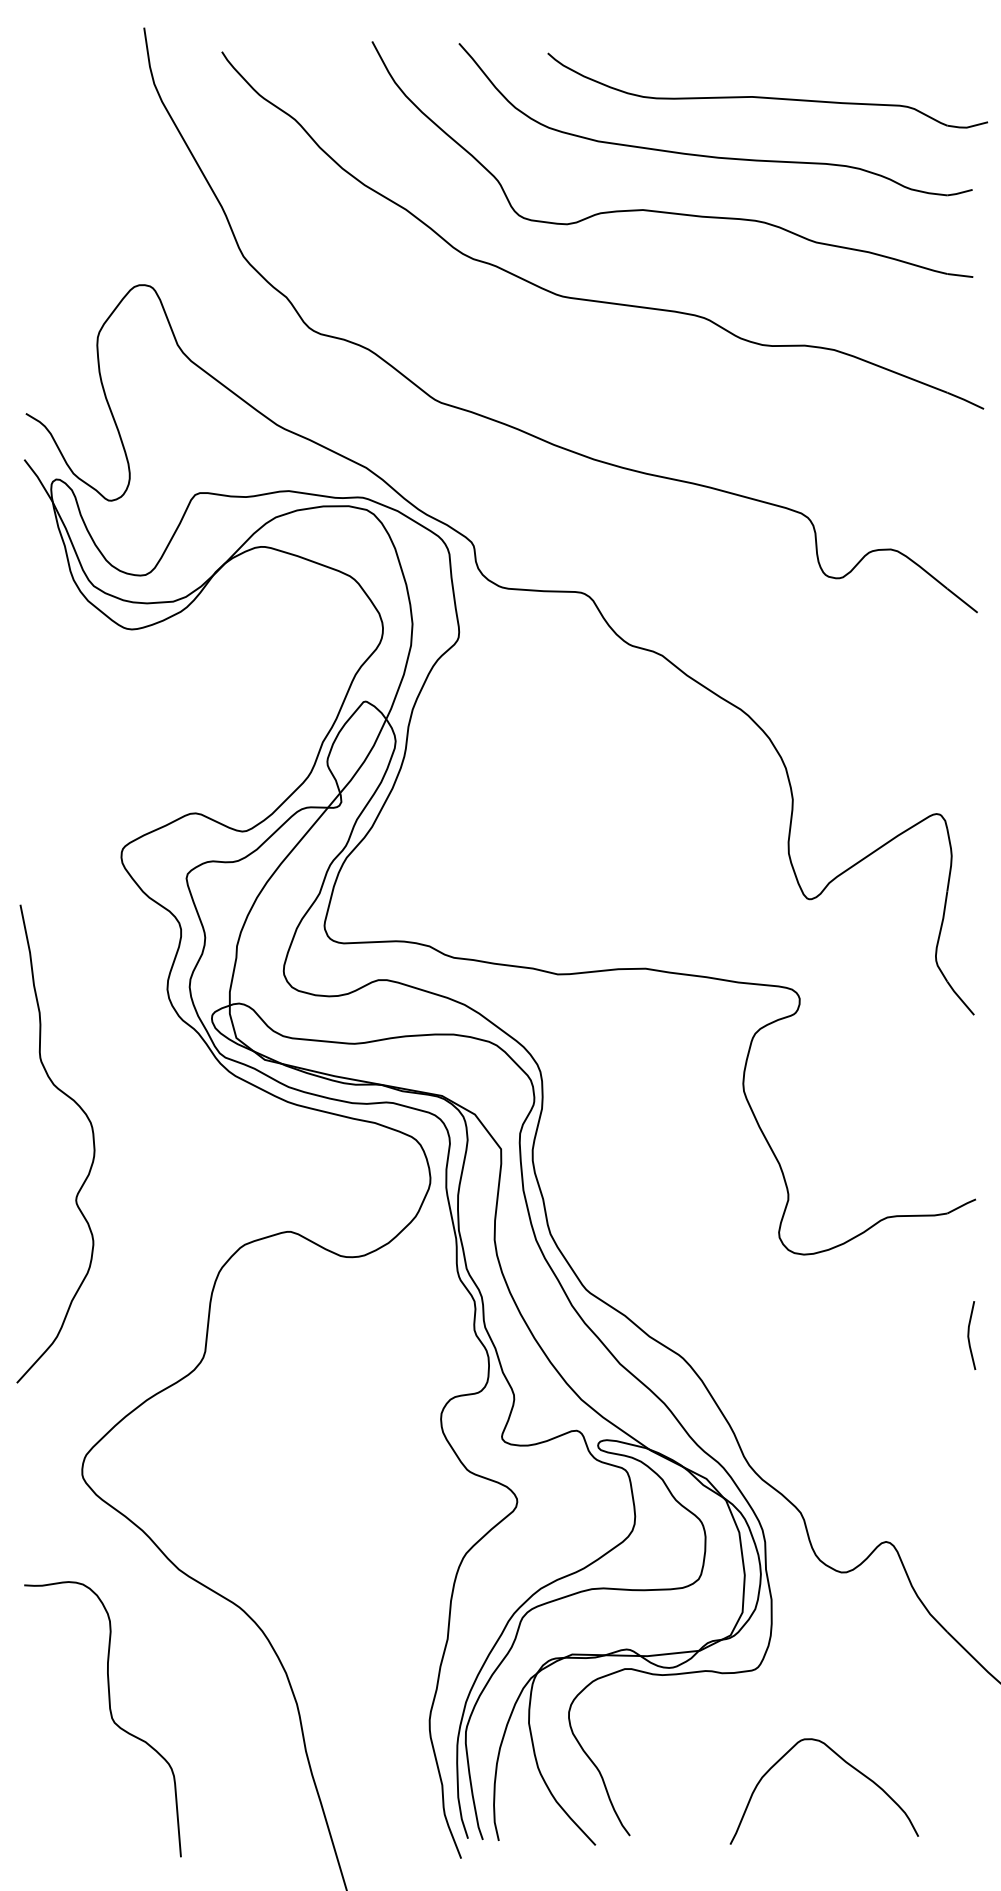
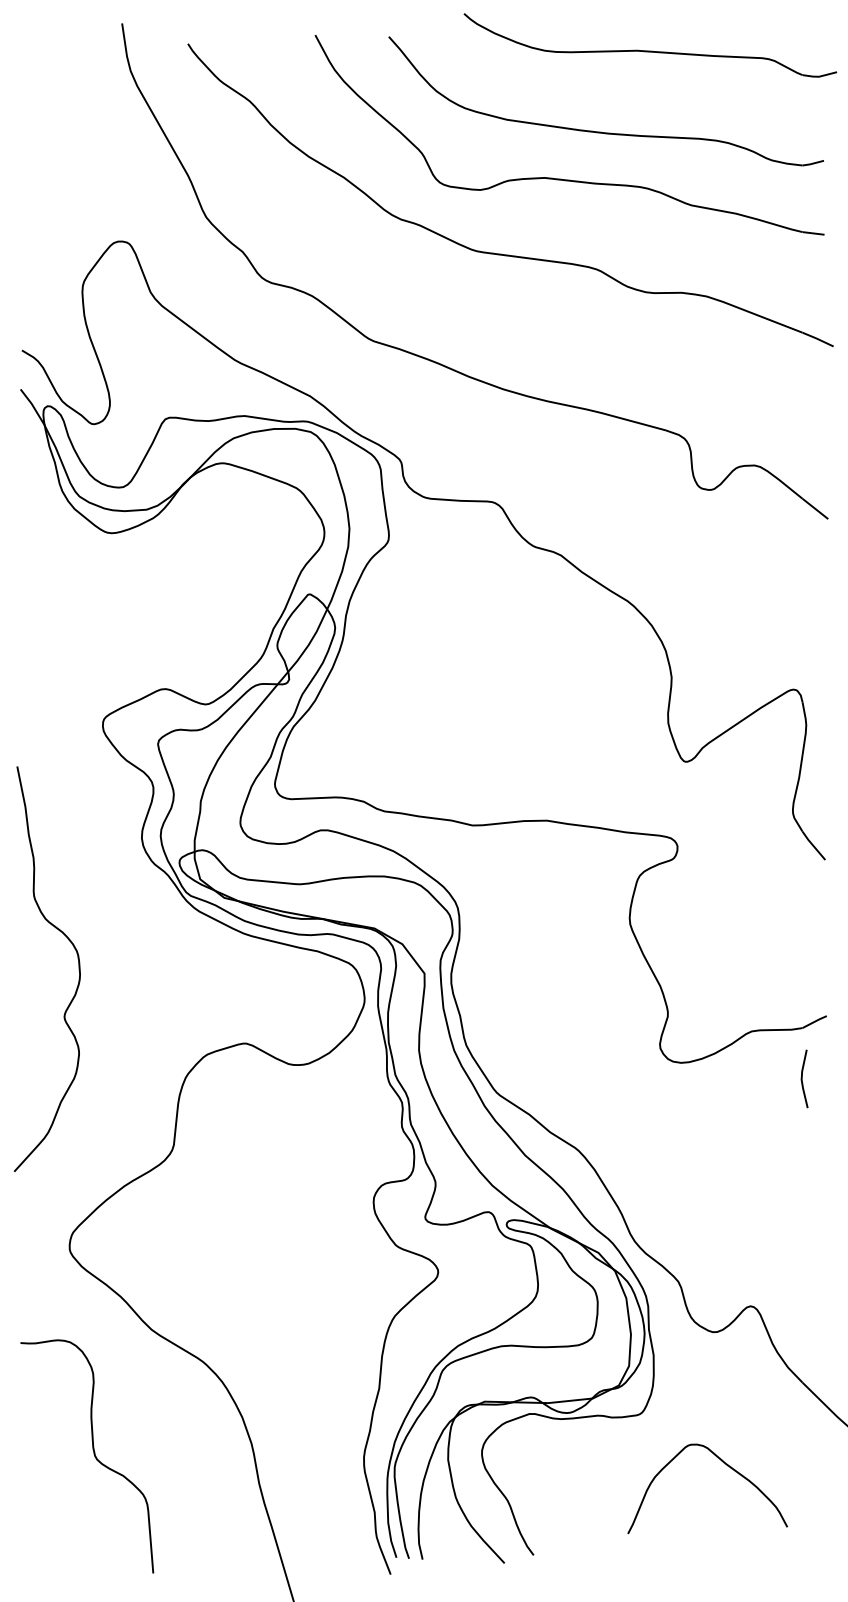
part: (764, 96) -> (647, 50), moved
line: (969, 1335) -> (802, 1078), moved
curve: (843, 1761) -> (723, 1463), moved

